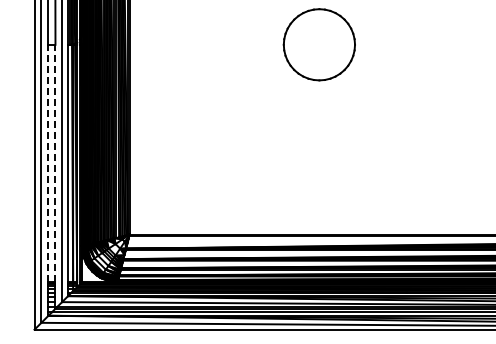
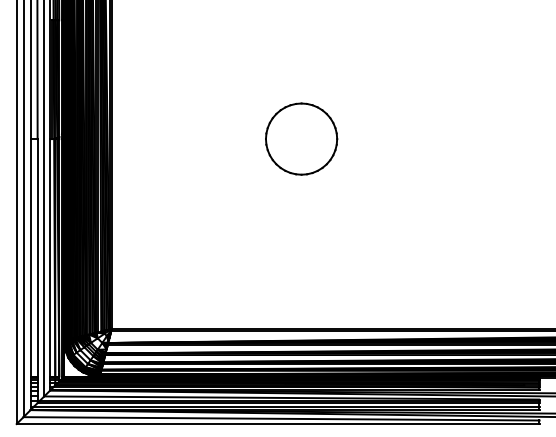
line: (48, 163) -> (30, 257), dashed -> solid
line: (55, 163) -> (37, 257), dashed -> solid

